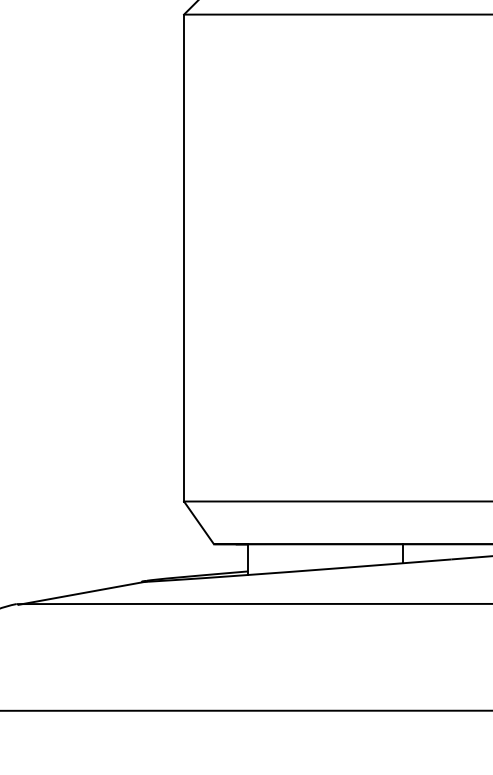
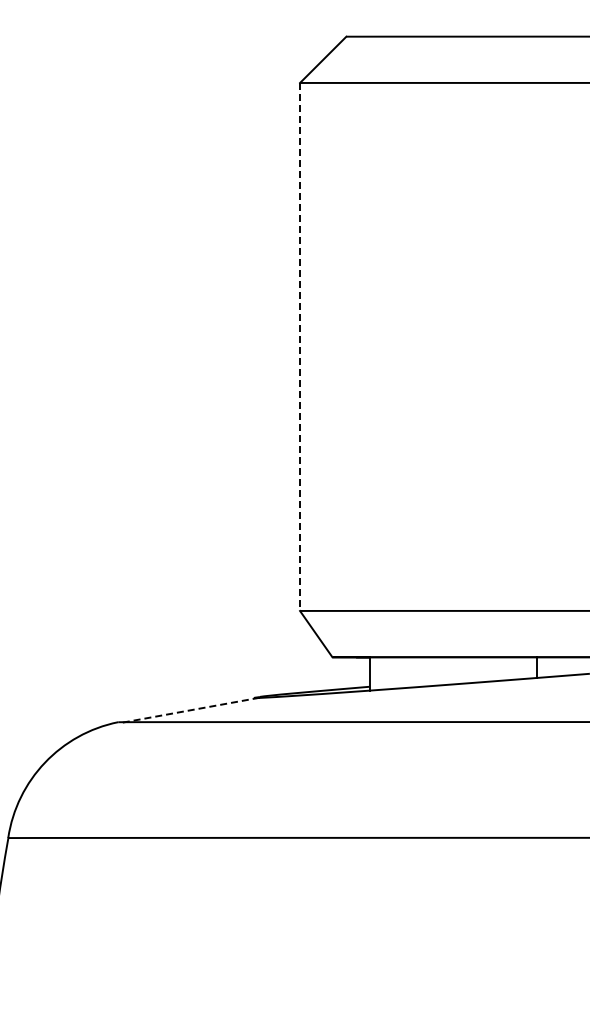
line: (184, 257) -> (300, 346), solid -> dashed
line: (83, 593) -> (190, 710), solid -> dashed

